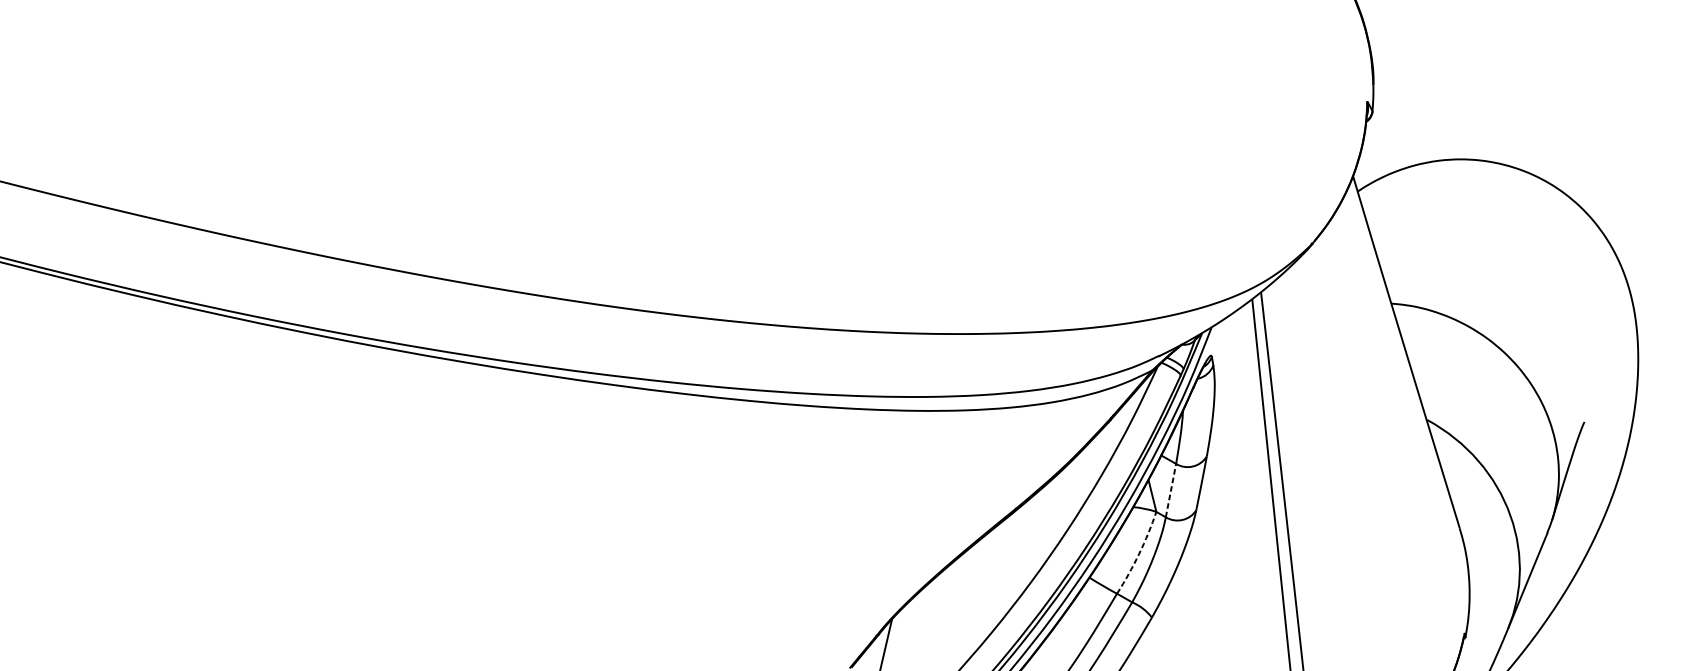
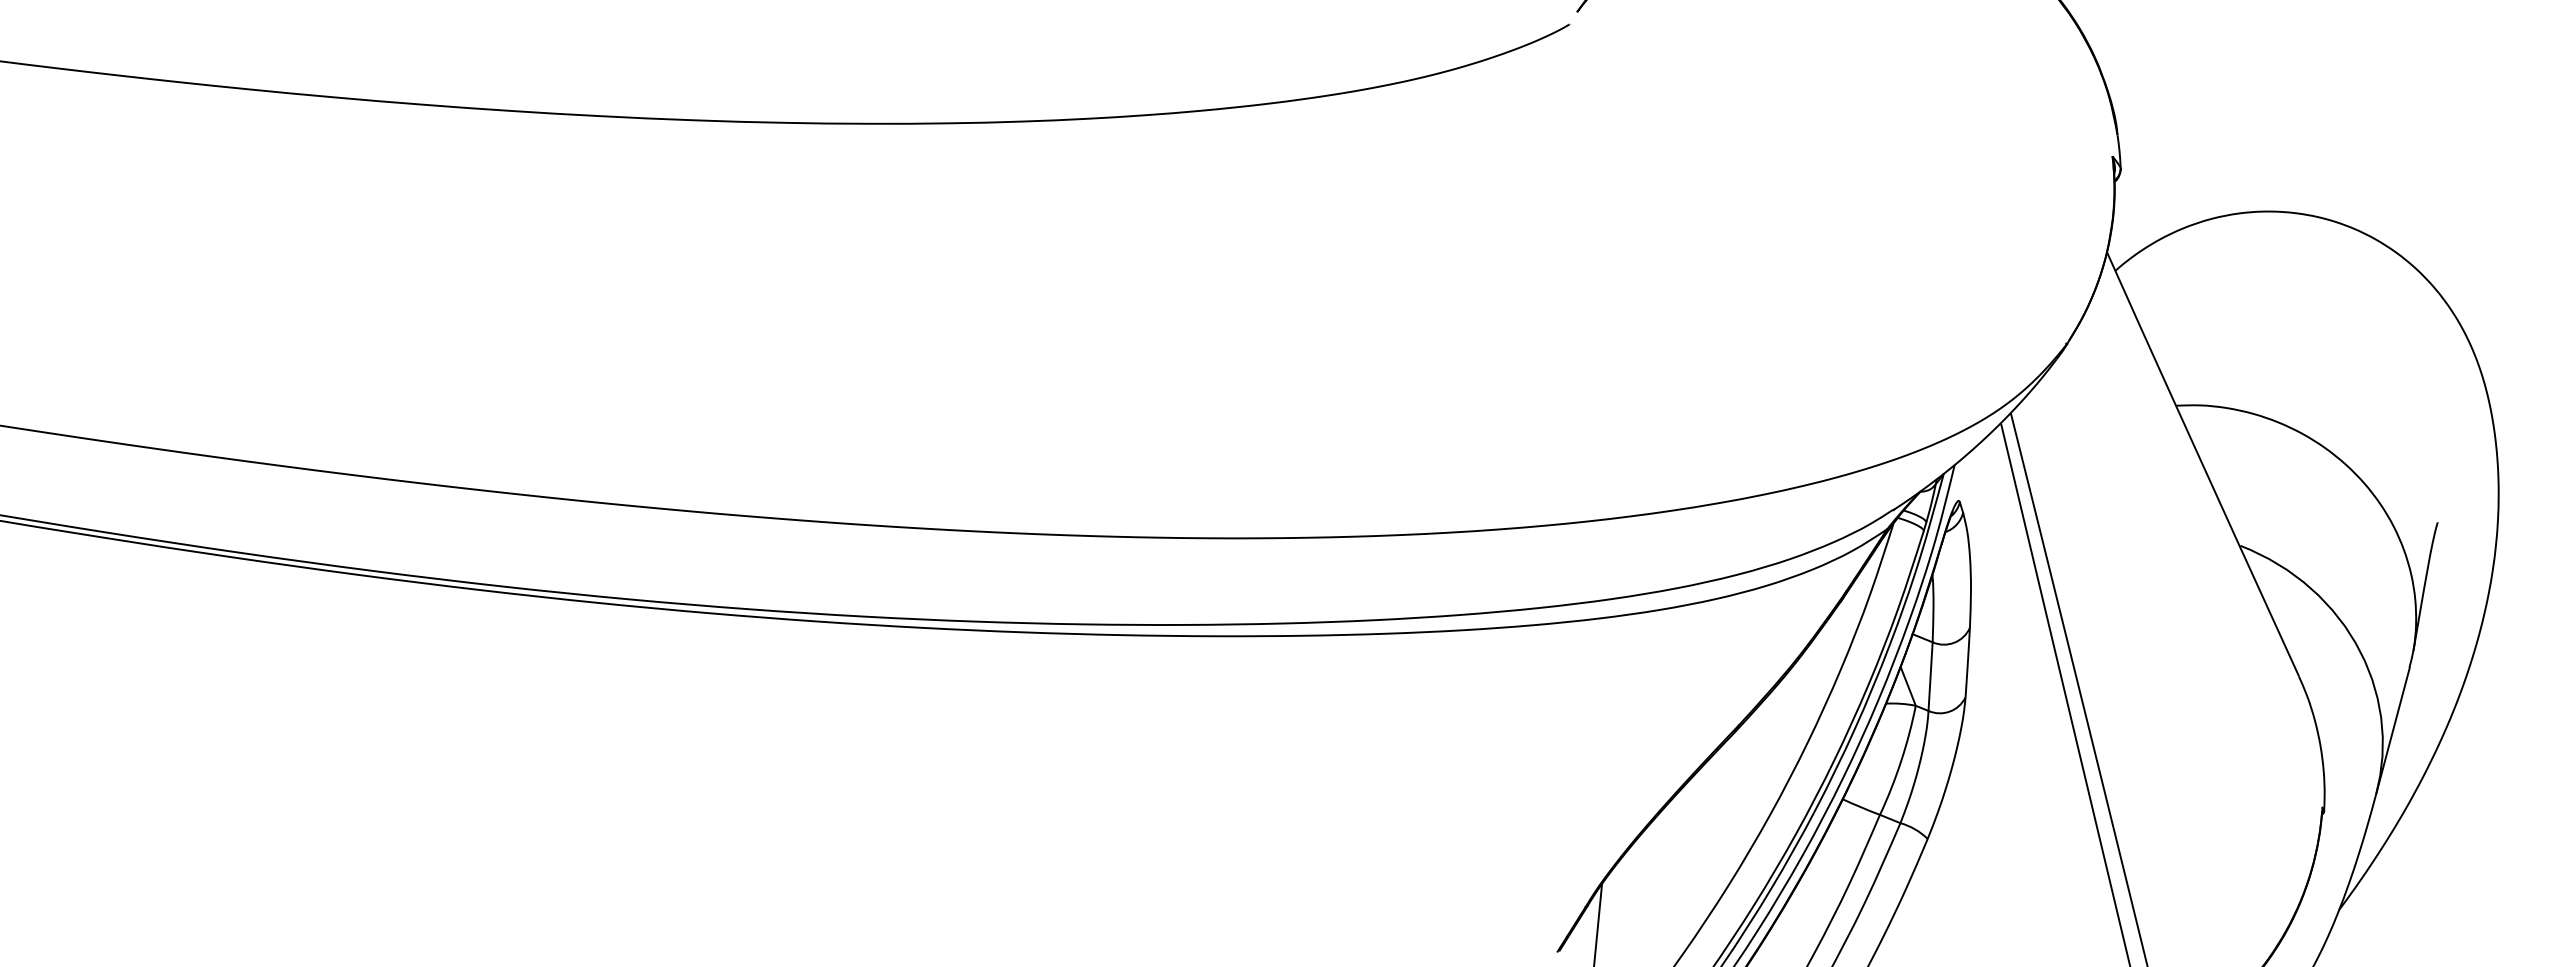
line: (1170, 490) -> (1930, 676), dashed -> solid
arc: (1139, 554) -> (1901, 761), dashed -> solid

